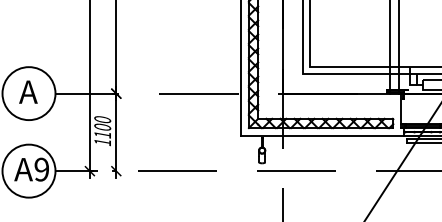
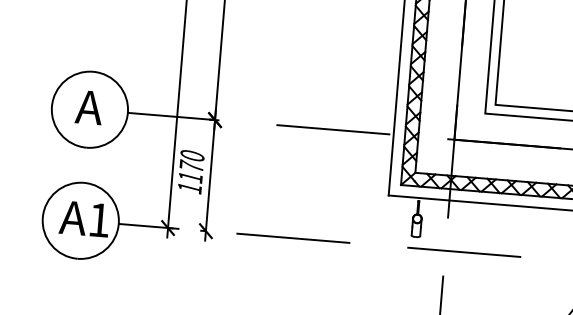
text: (102, 126) -> (191, 165), 1100 -> 1170
text: (41, 169) -> (98, 219), 9 -> 1

